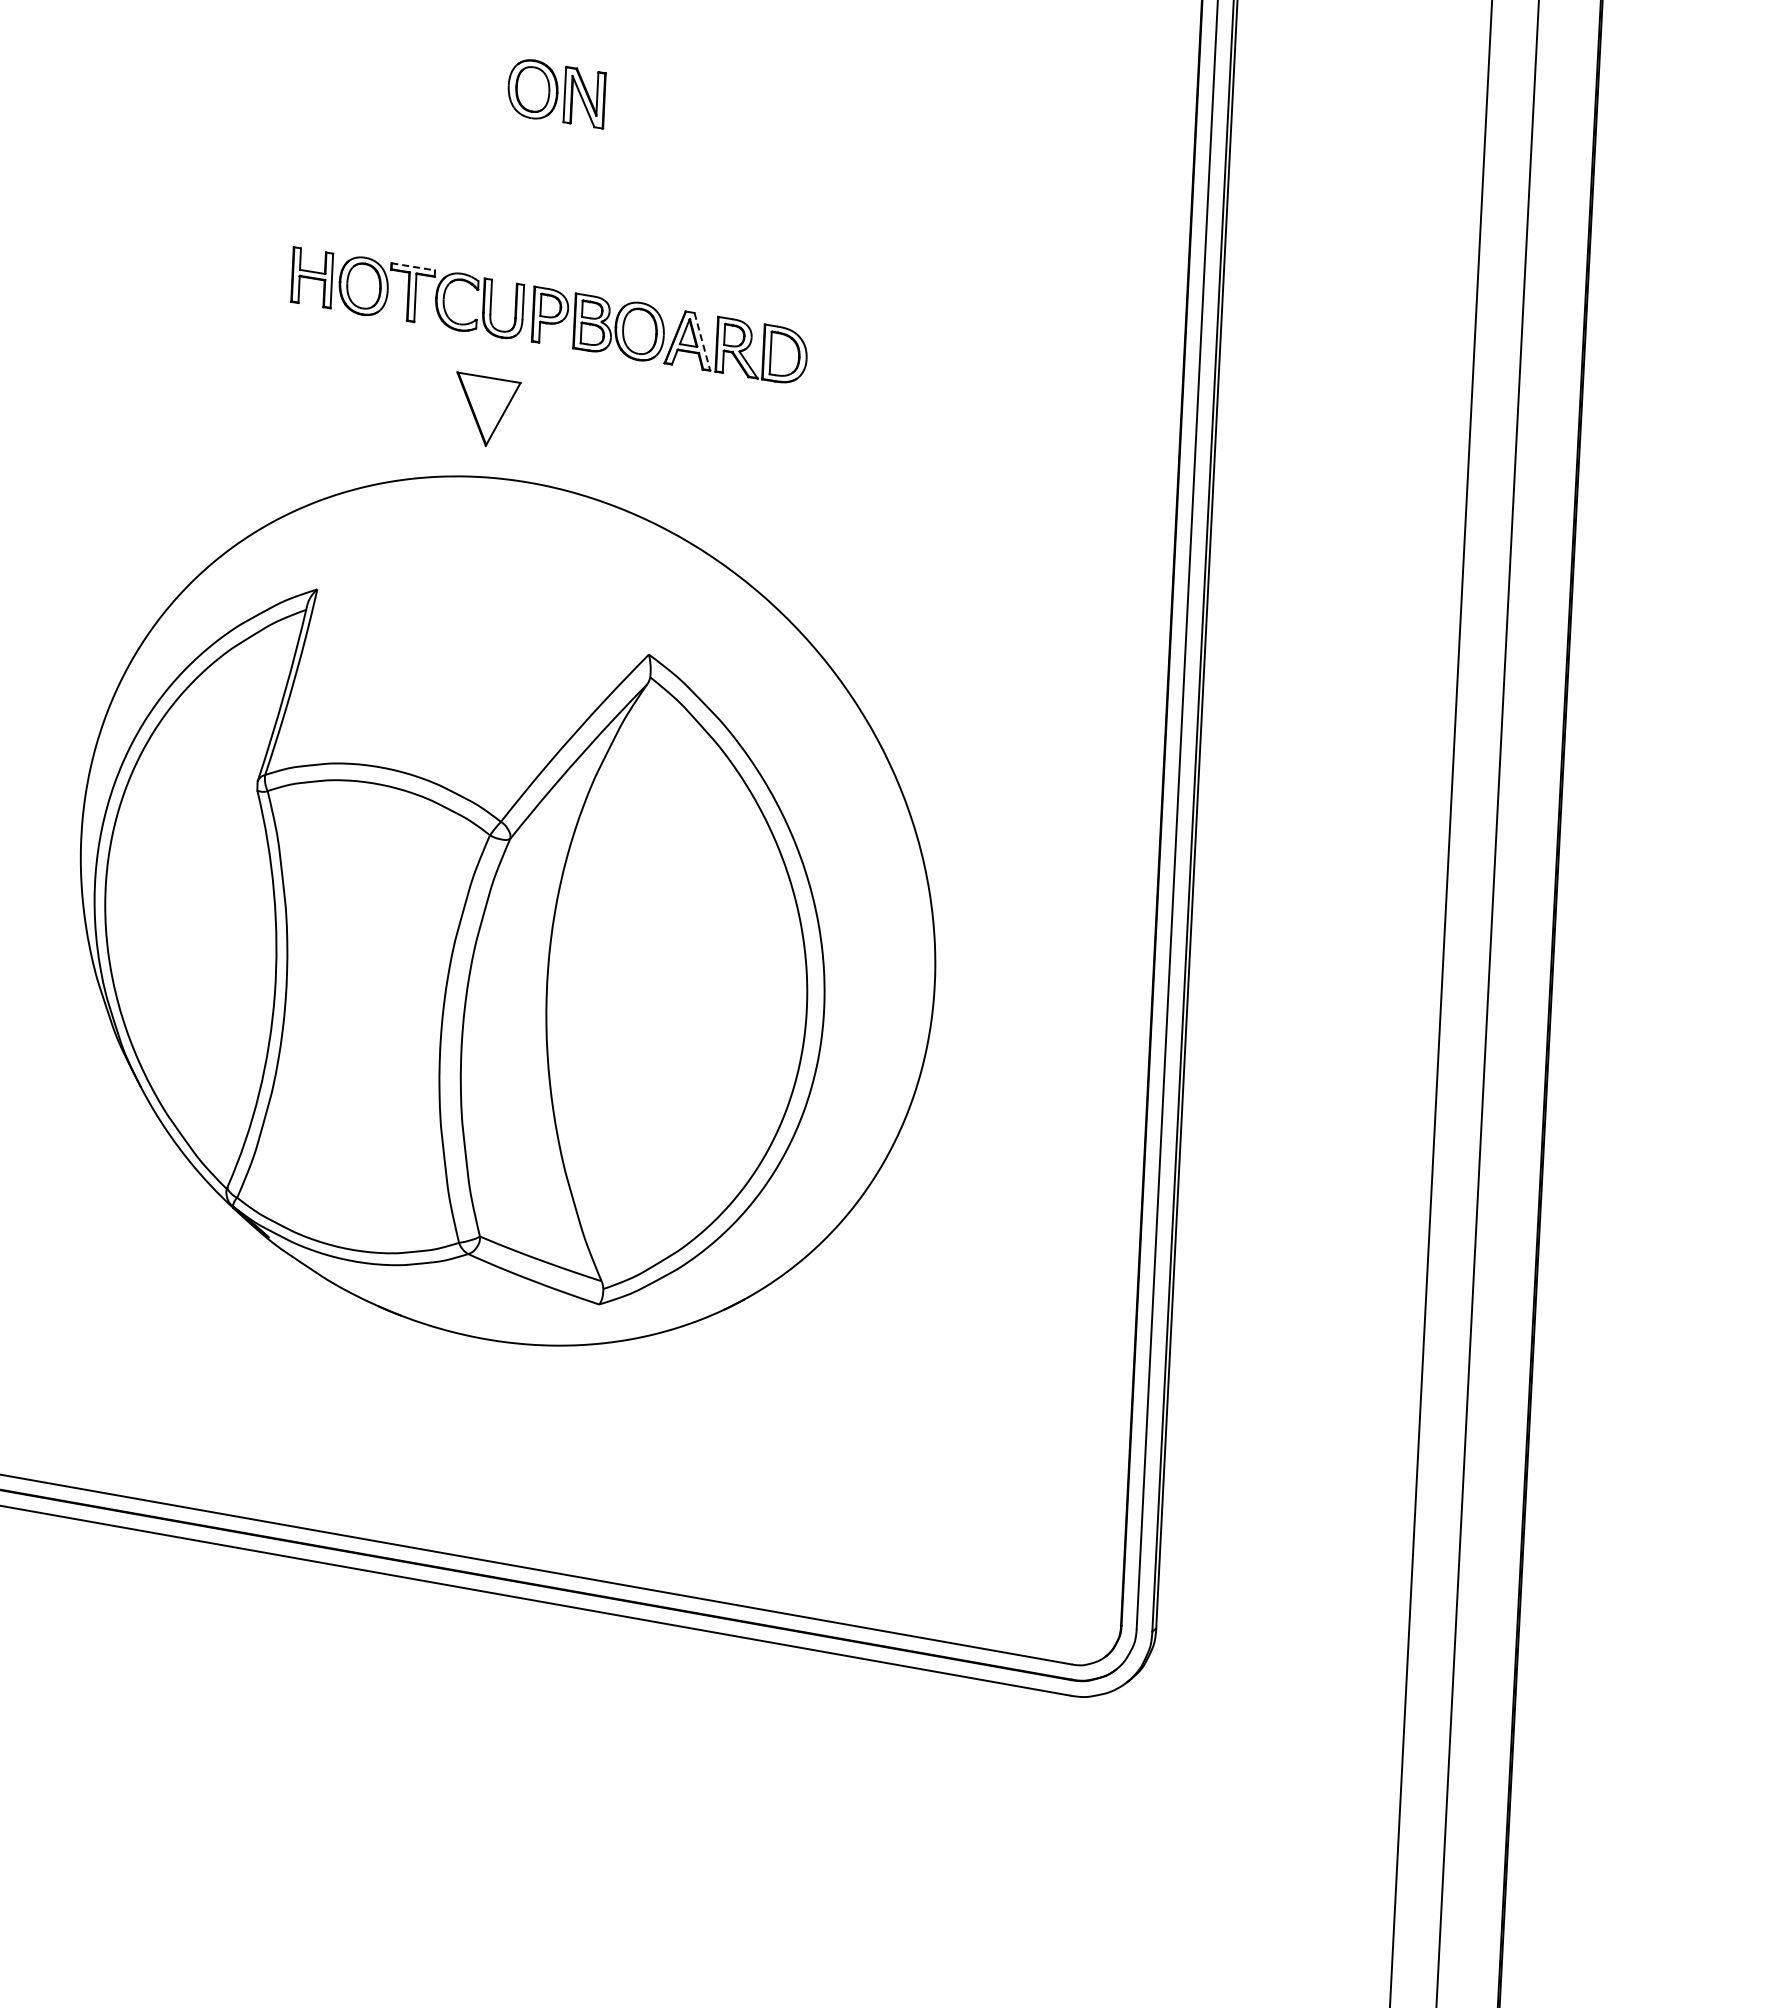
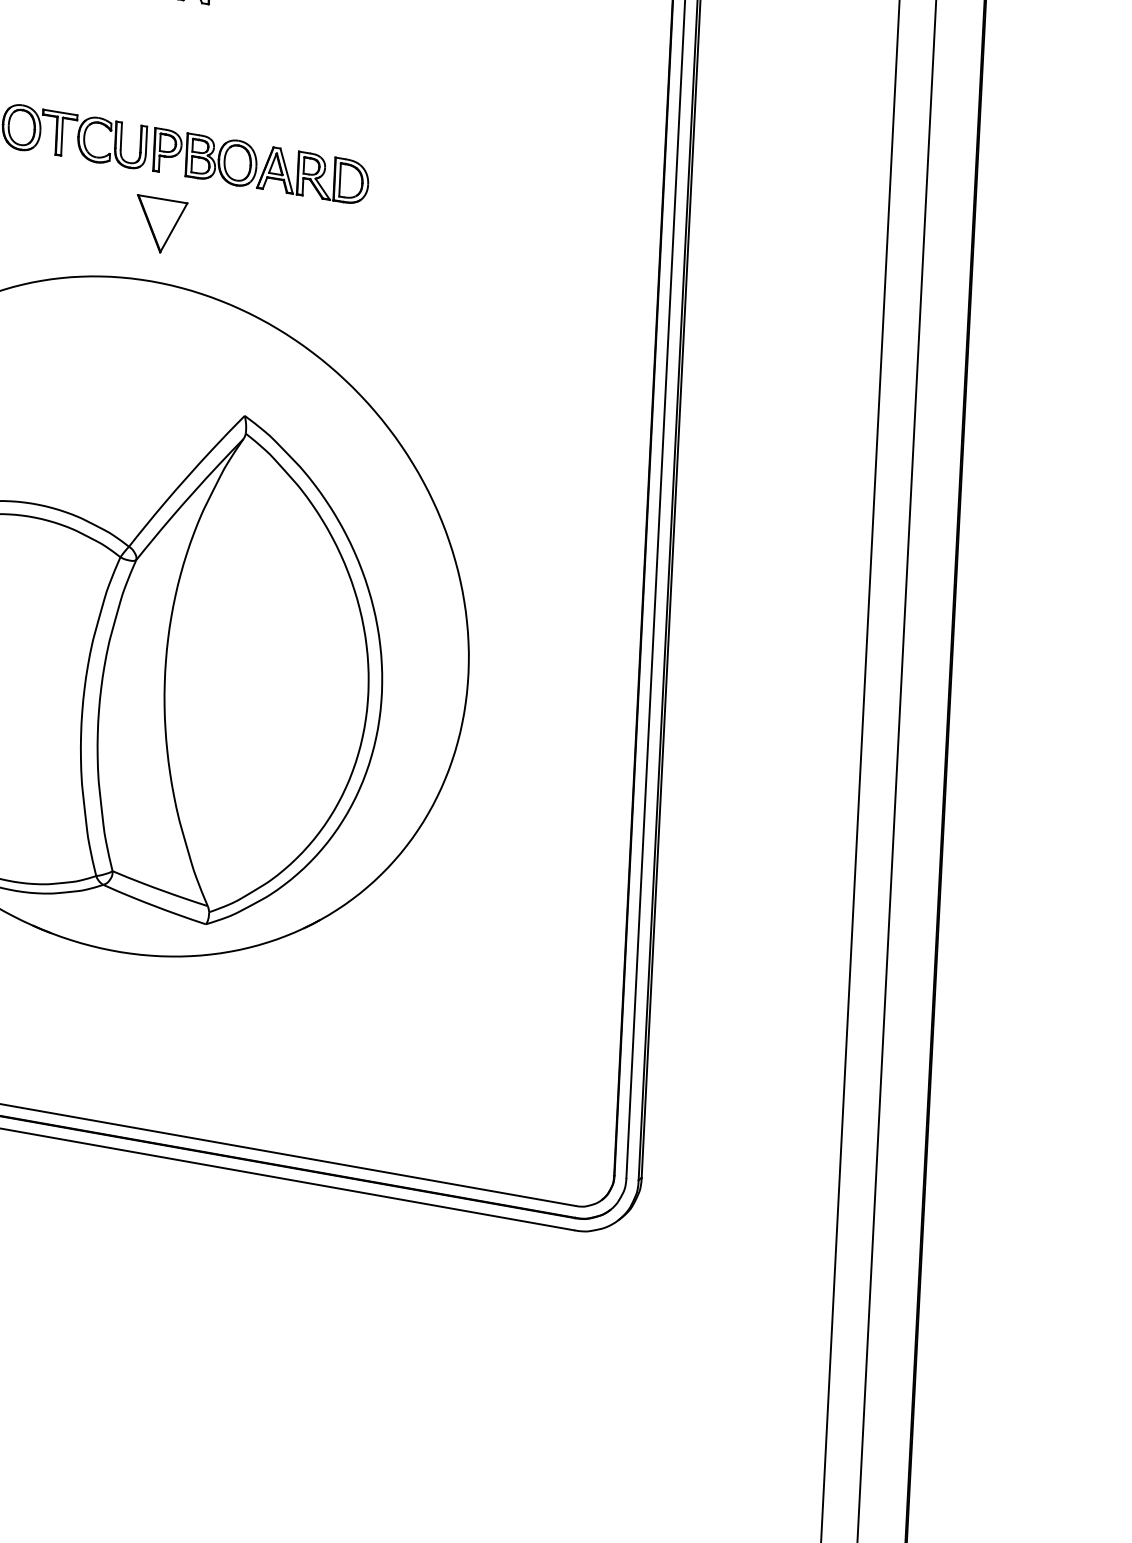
line: (413, 266) -> (60, 112), dashed -> solid
line: (702, 341) -> (286, 170), dashed -> solid
part: (488, 408) -> (162, 223), moved

